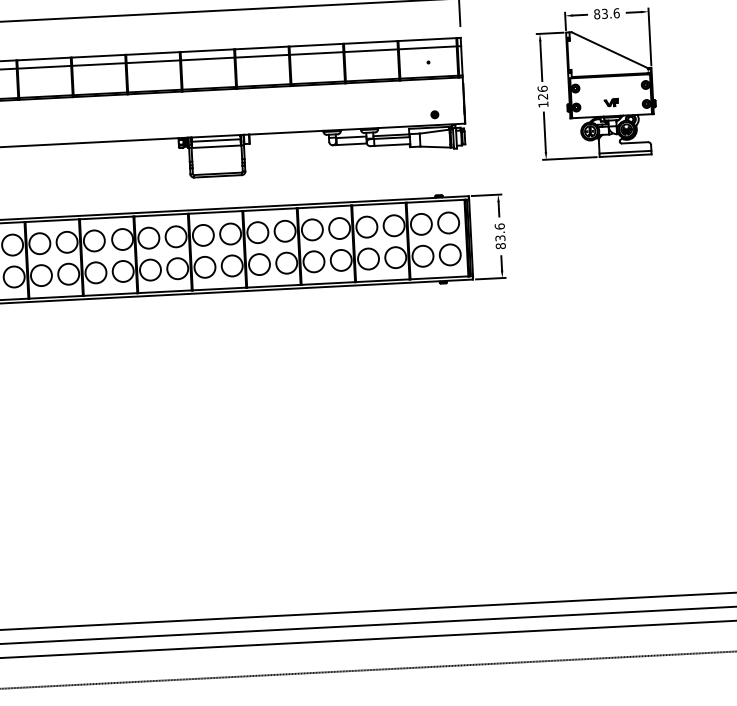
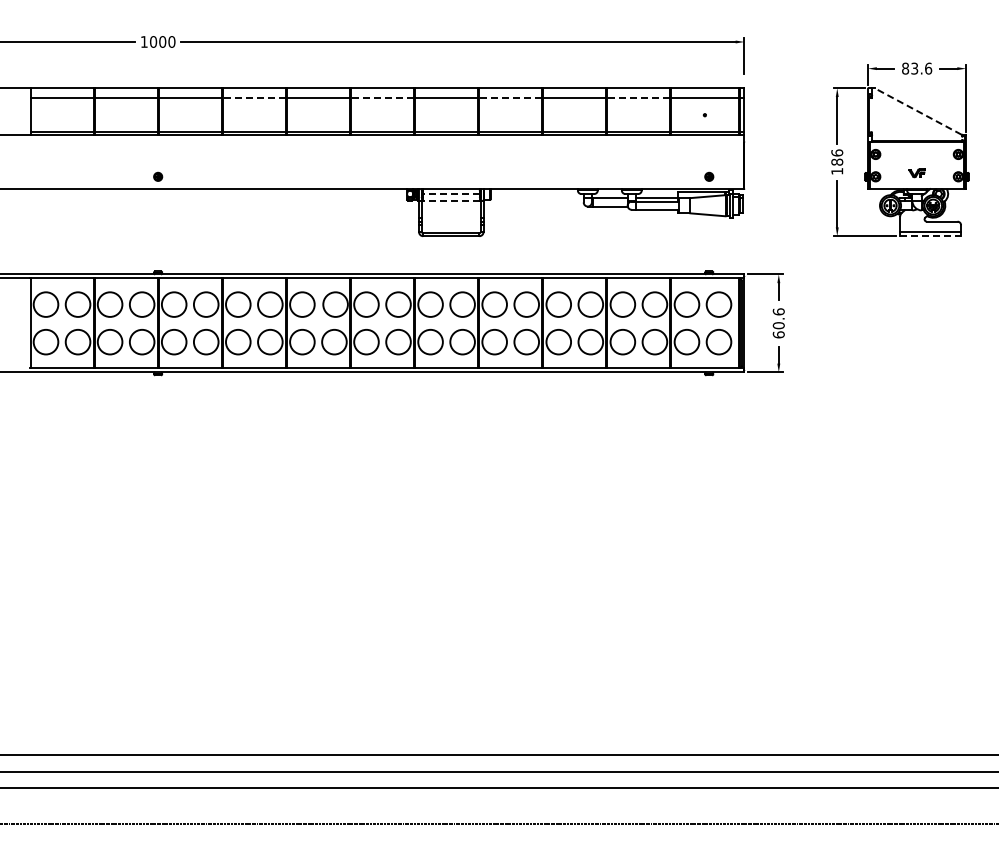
line: (370, 50) -> (637, 97), solid -> dashed
line: (609, 50) -> (917, 111), solid -> dashed
line: (261, 55) -> (509, 97), solid -> dashed
line: (152, 61) -> (381, 97), solid -> dashed
line: (43, 66) -> (253, 97), solid -> dashed
text: (543, 96) -> (837, 161), 126 -> 186
line: (216, 140) -> (451, 194), solid -> dashed
line: (216, 146) -> (451, 201), solid -> dashed
line: (626, 155) -> (931, 236), solid -> dashed
text: (500, 242) -> (778, 330), 83.6 -> 60.6

